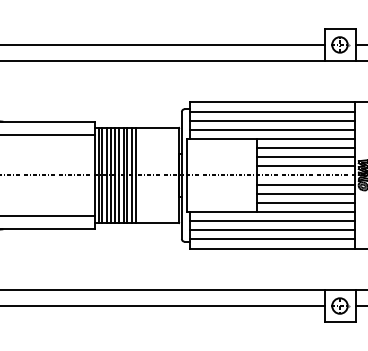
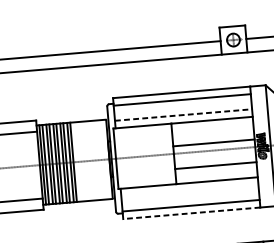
line: (272, 120) -> (182, 107), removed
line: (272, 129) -> (183, 114), solid -> dashed
line: (306, 148) -> (212, 128), removed
line: (306, 157) -> (213, 135), removed
line: (306, 184) -> (215, 157), removed
line: (306, 202) -> (216, 172), removed
line: (272, 221) -> (189, 190), removed
line: (272, 230) -> (190, 198), removed
line: (272, 248) -> (191, 213), solid -> dashed

